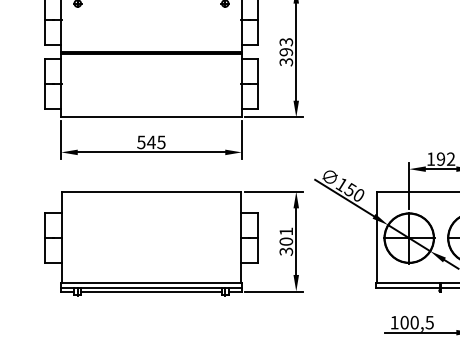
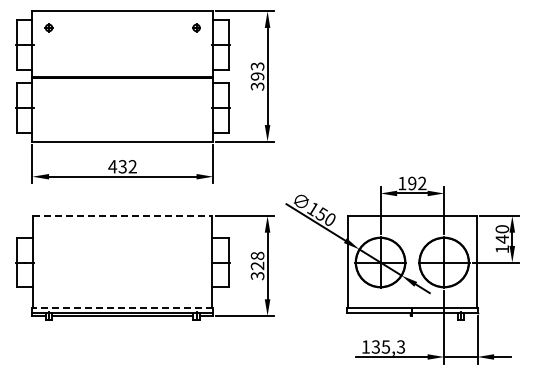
text: (151, 142) -> (122, 166), 545 -> 432
line: (151, 192) -> (122, 216), solid -> dashed
text: (286, 236) -> (257, 260), 301 -> 328
line: (151, 283) -> (122, 307), solid -> dashed
text: (417, 322) -> (388, 346), 100,5 -> 135,3

